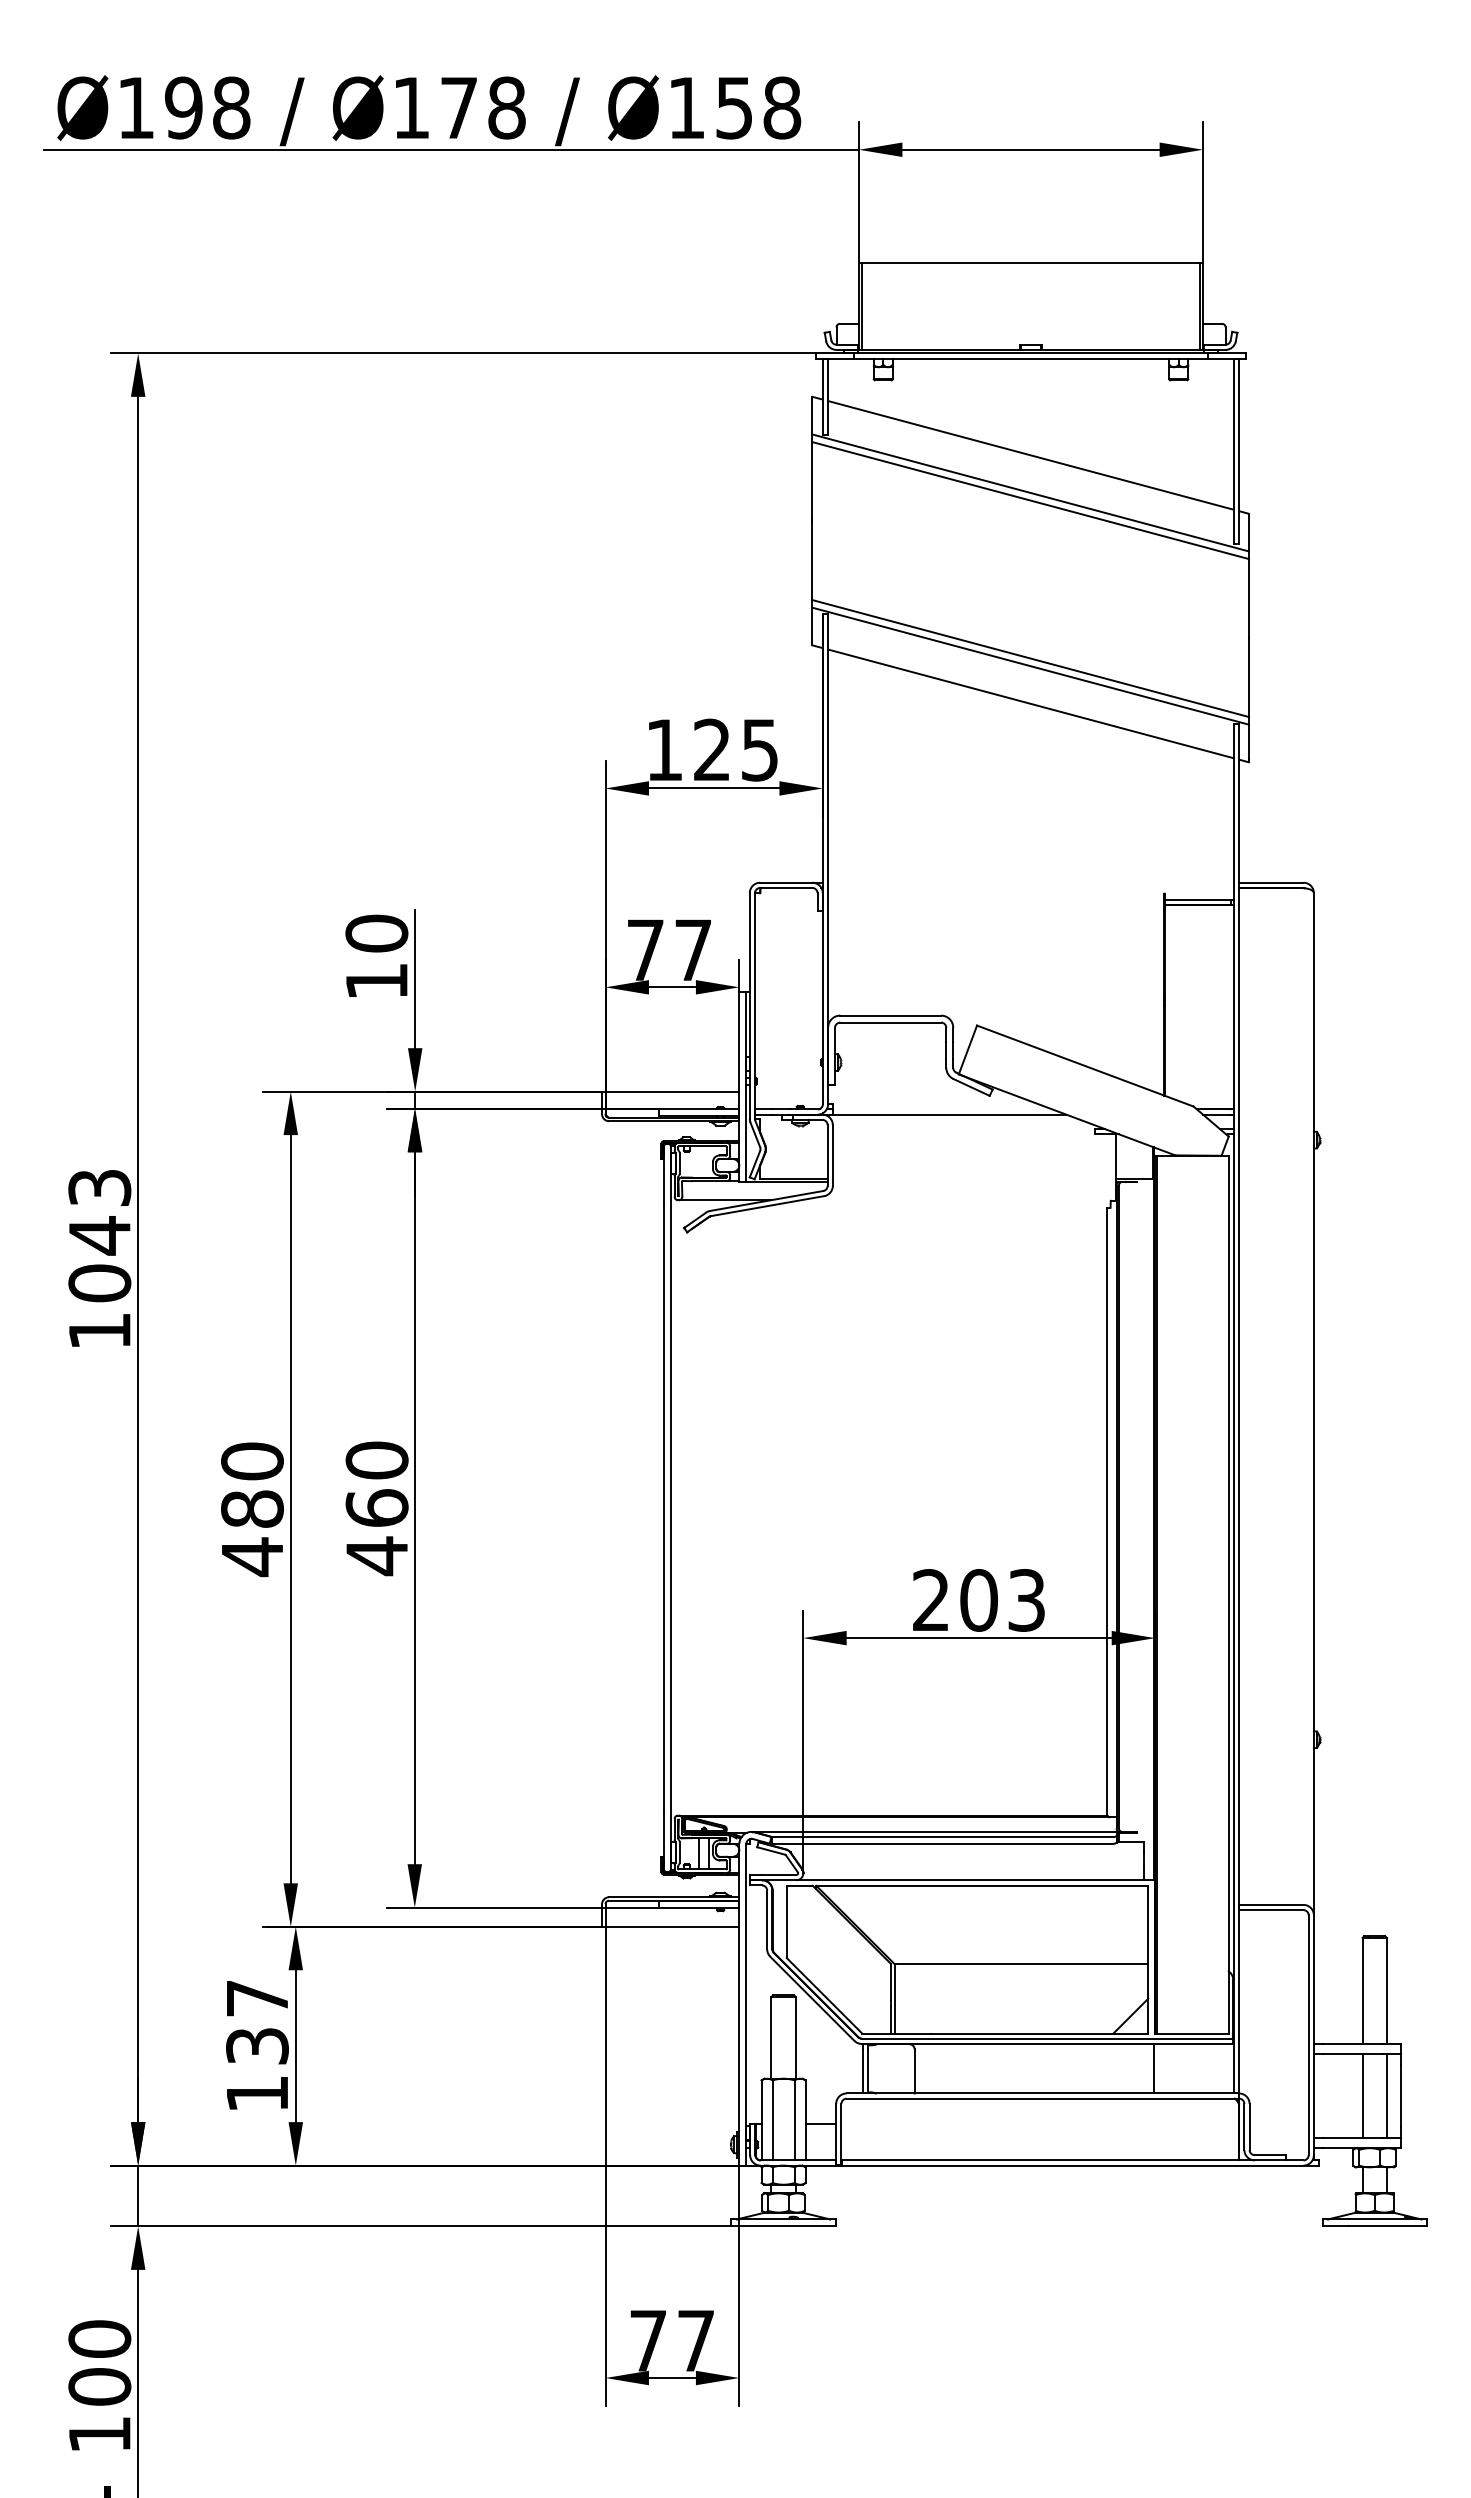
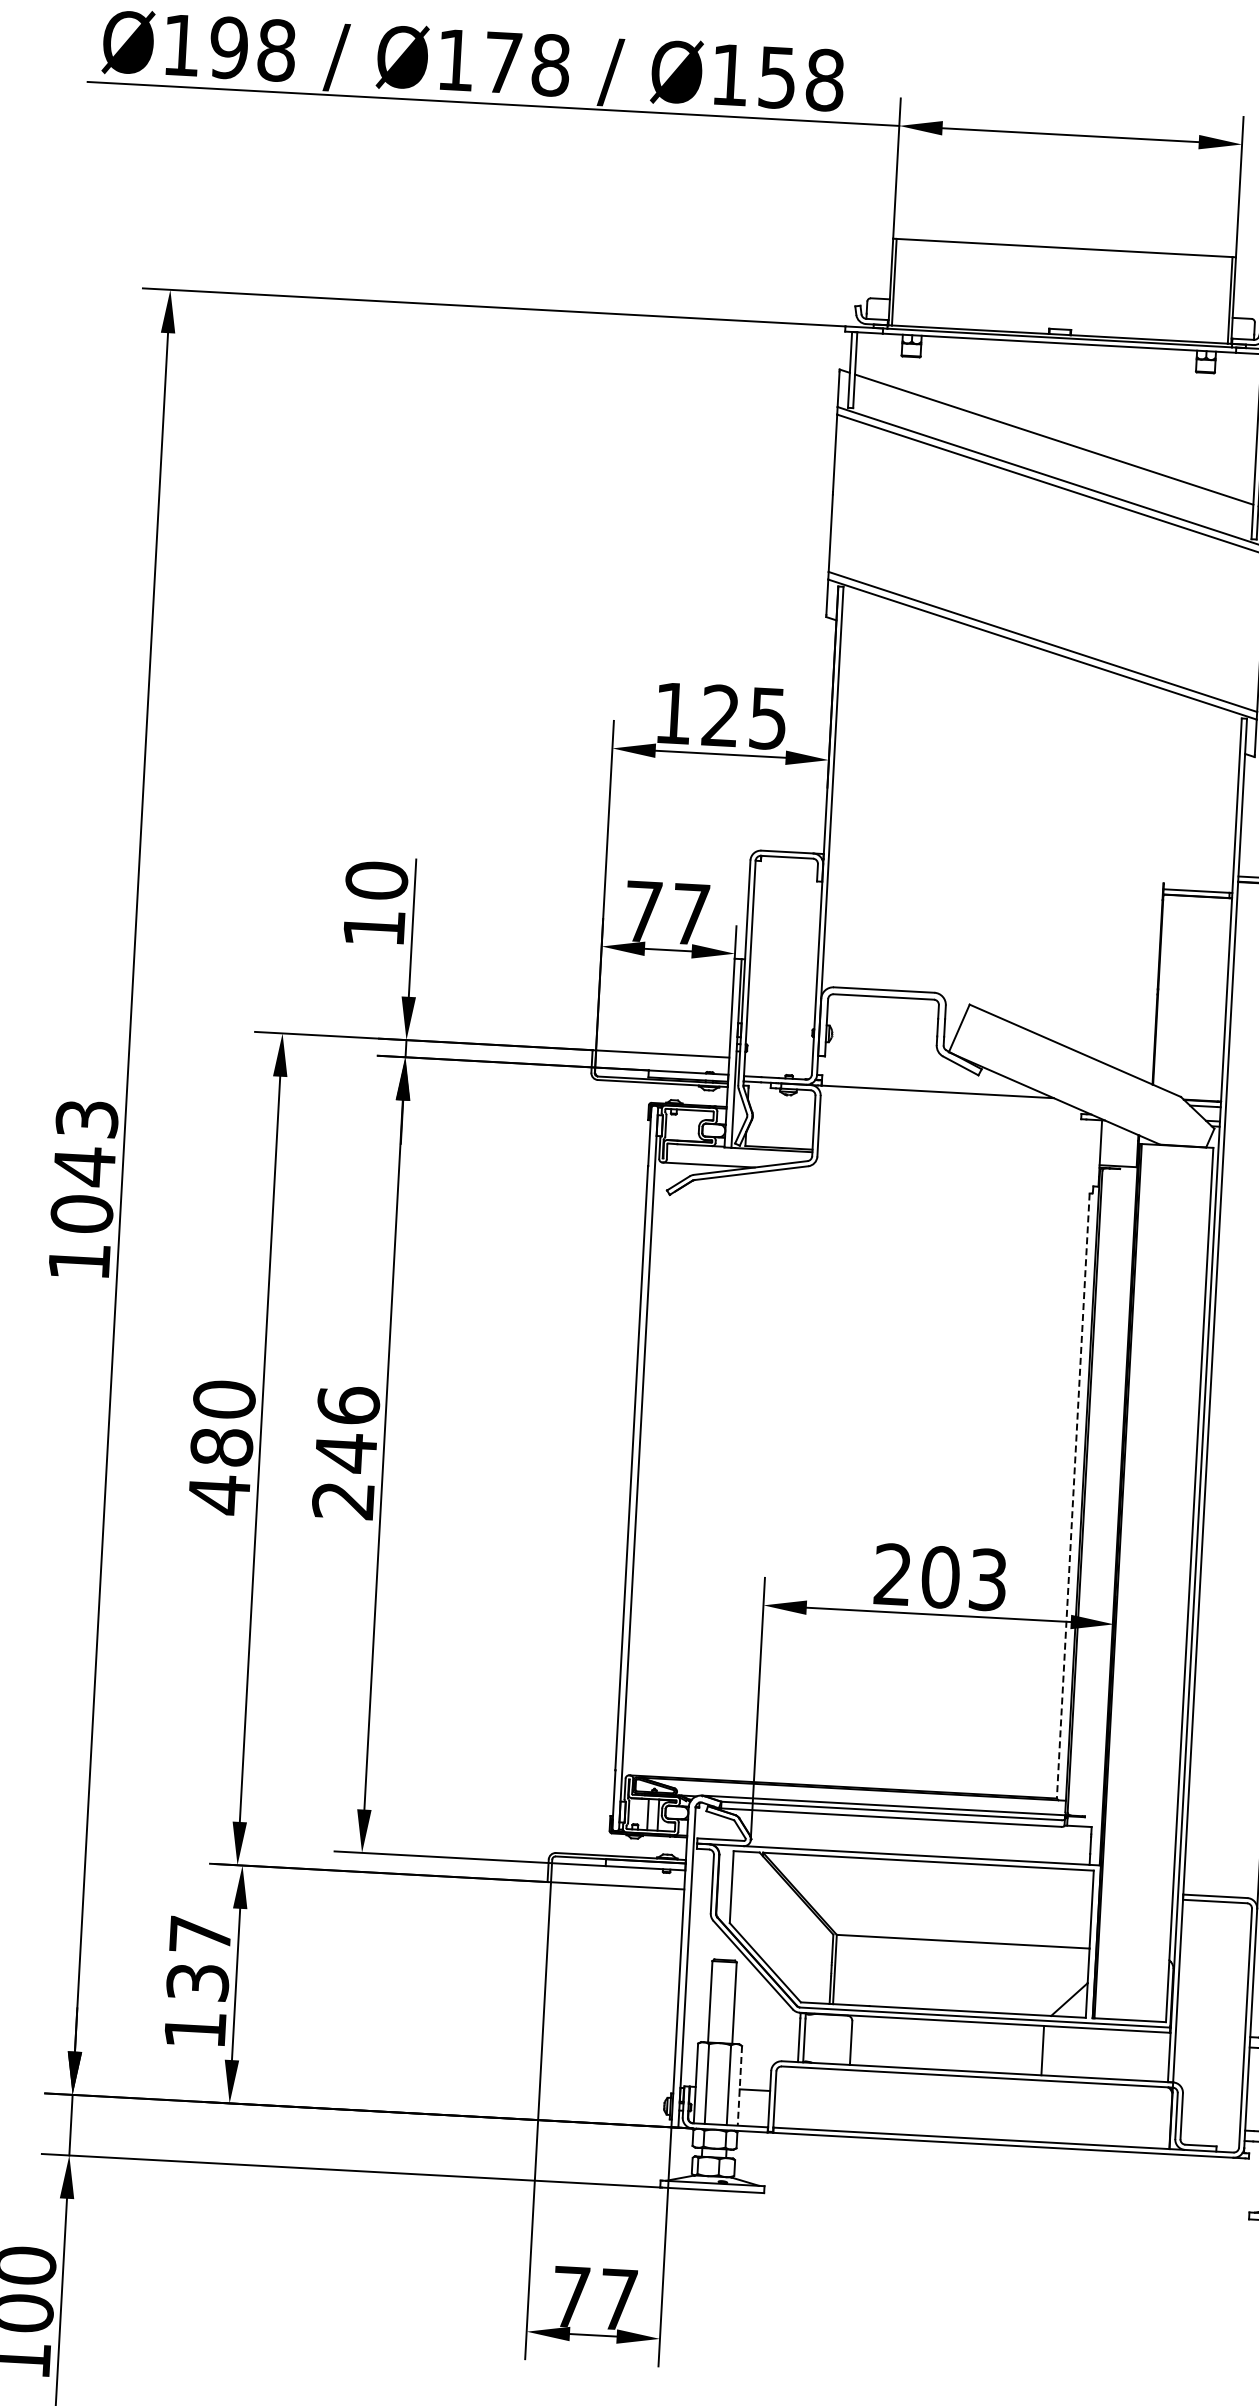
line: (1030, 703) -> (1040, 686), removed
text: (376, 1508) -> (345, 1453), 460 -> 246
line: (1107, 1511) -> (1073, 1495), solid -> dashed
line: (1153, 2068) -> (1042, 2050), moved
line: (805, 2120) -> (739, 2085), solid -> dashed

